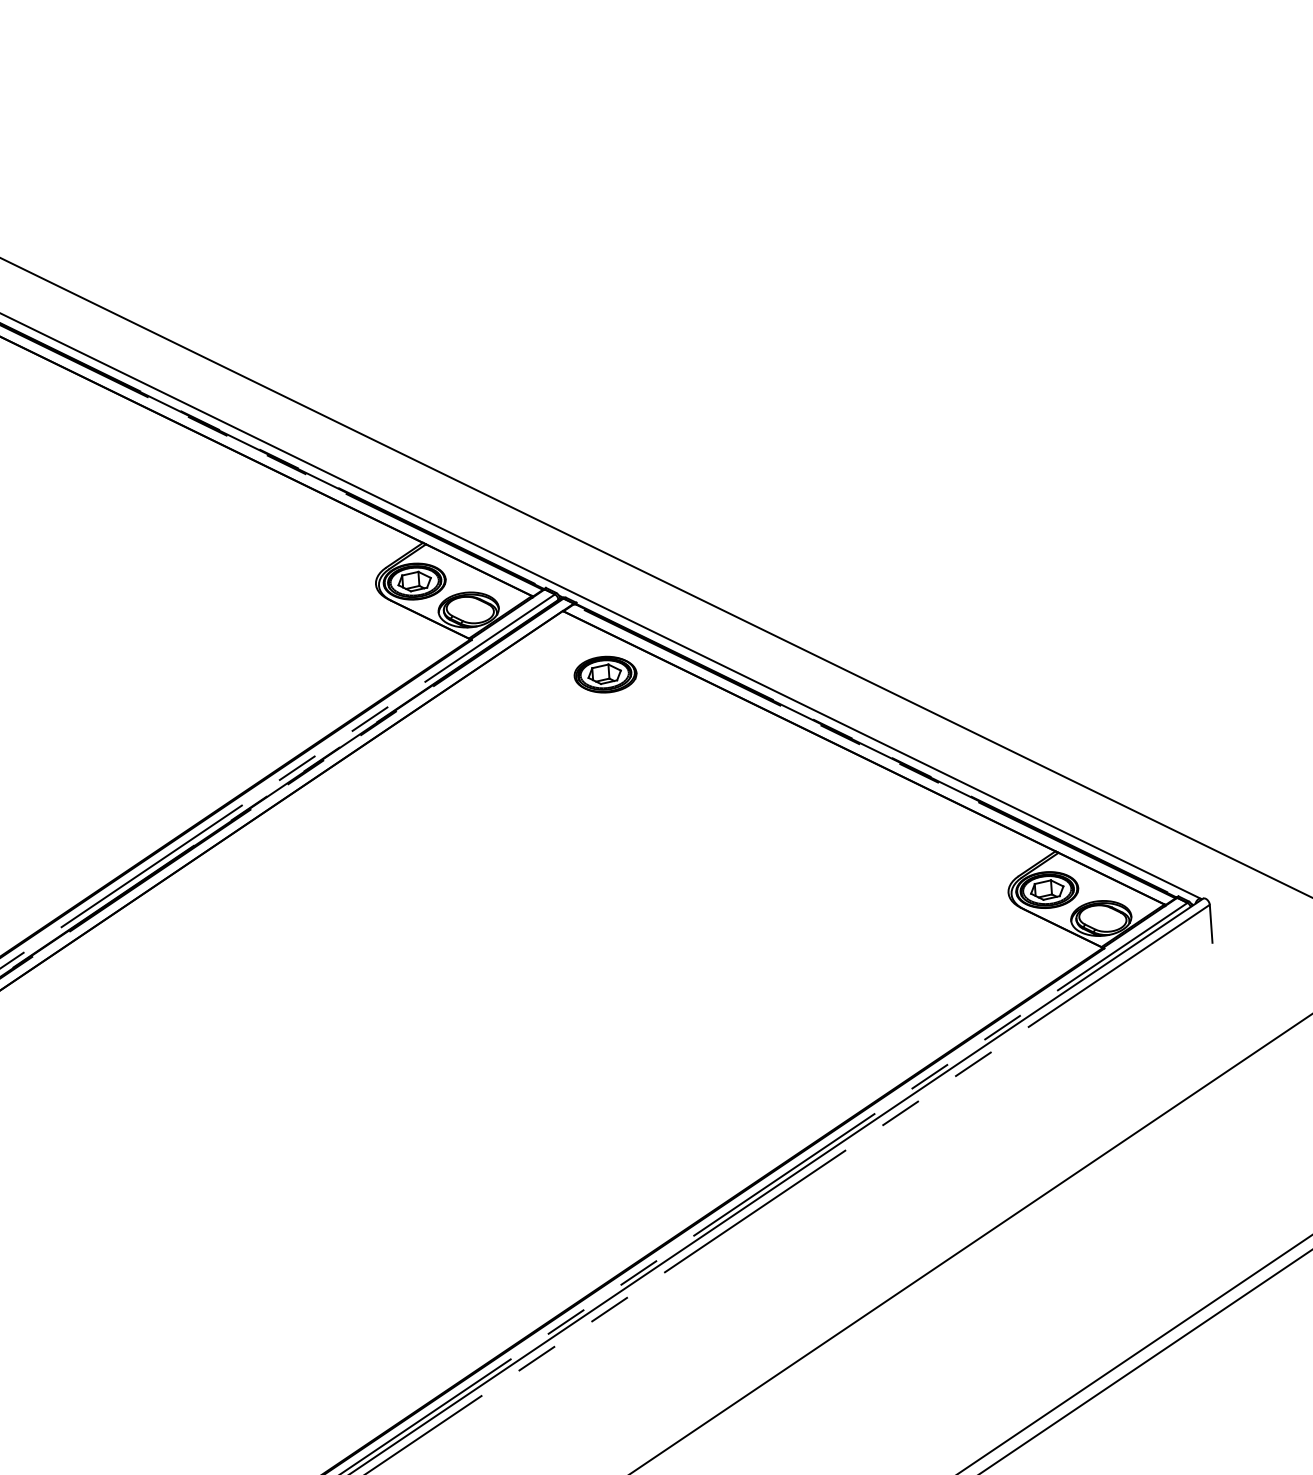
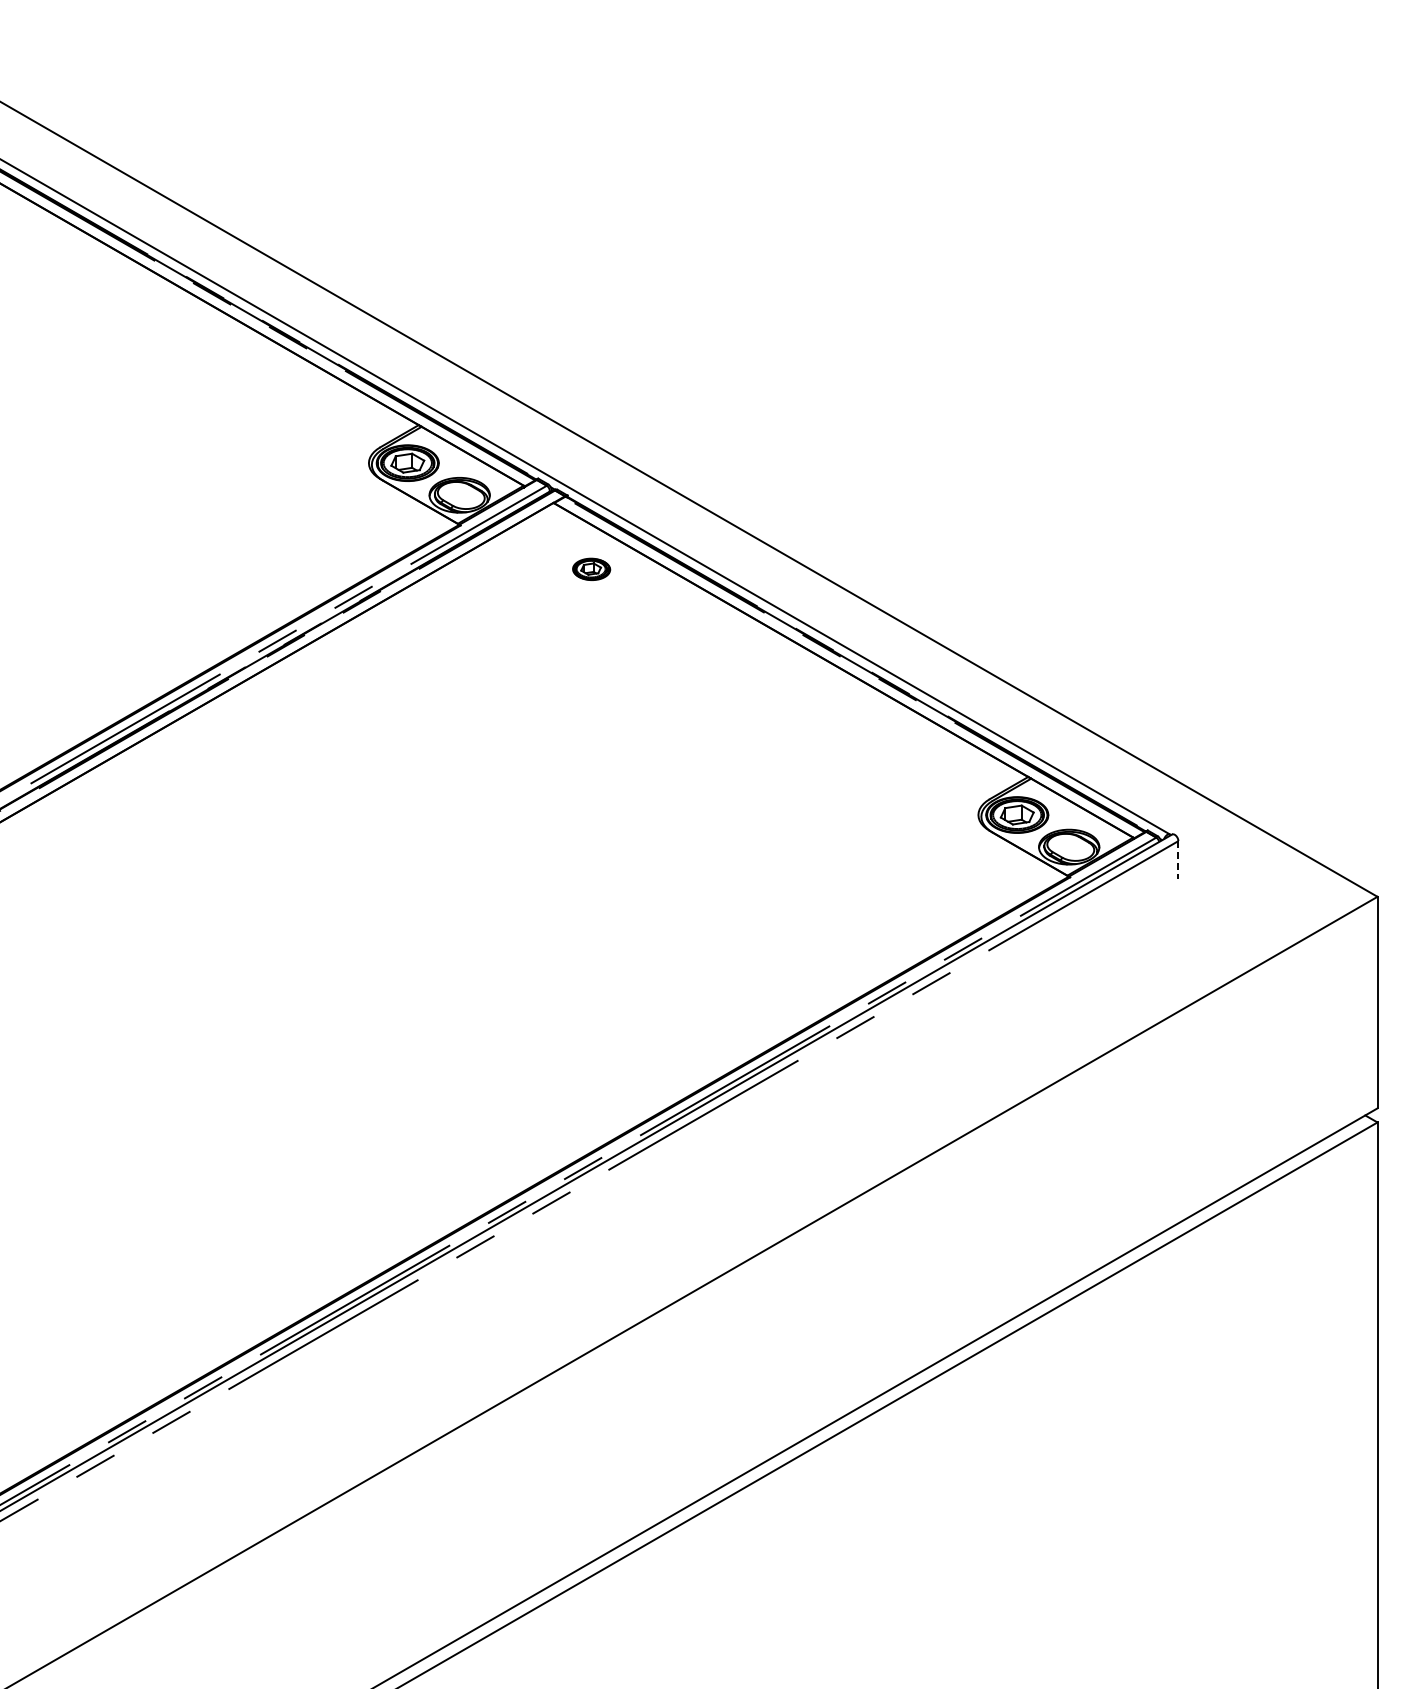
part: (605, 674) -> (591, 569), size x0.6
line: (1211, 924) -> (1178, 860), solid -> dashed

